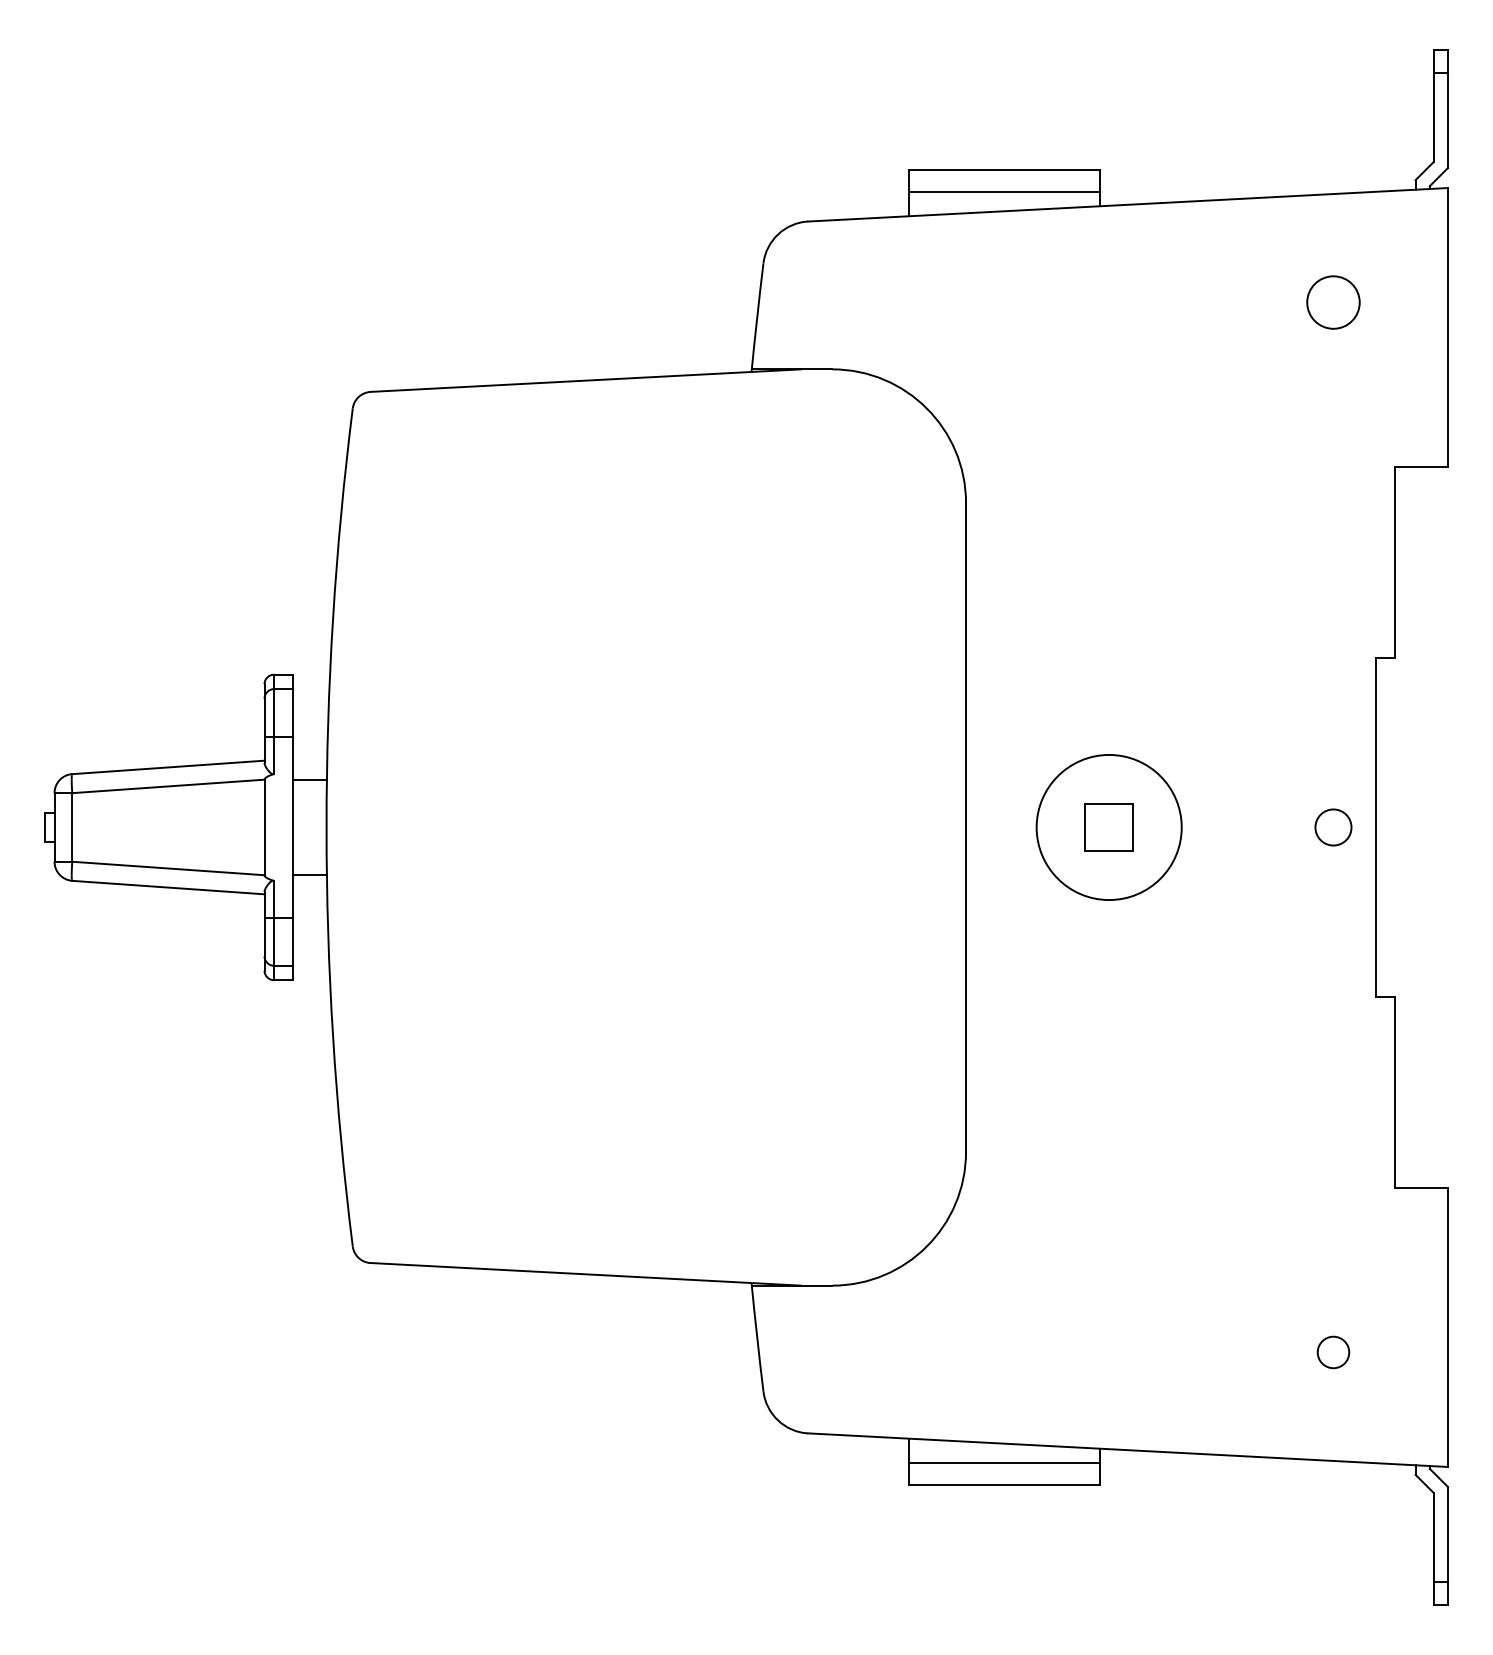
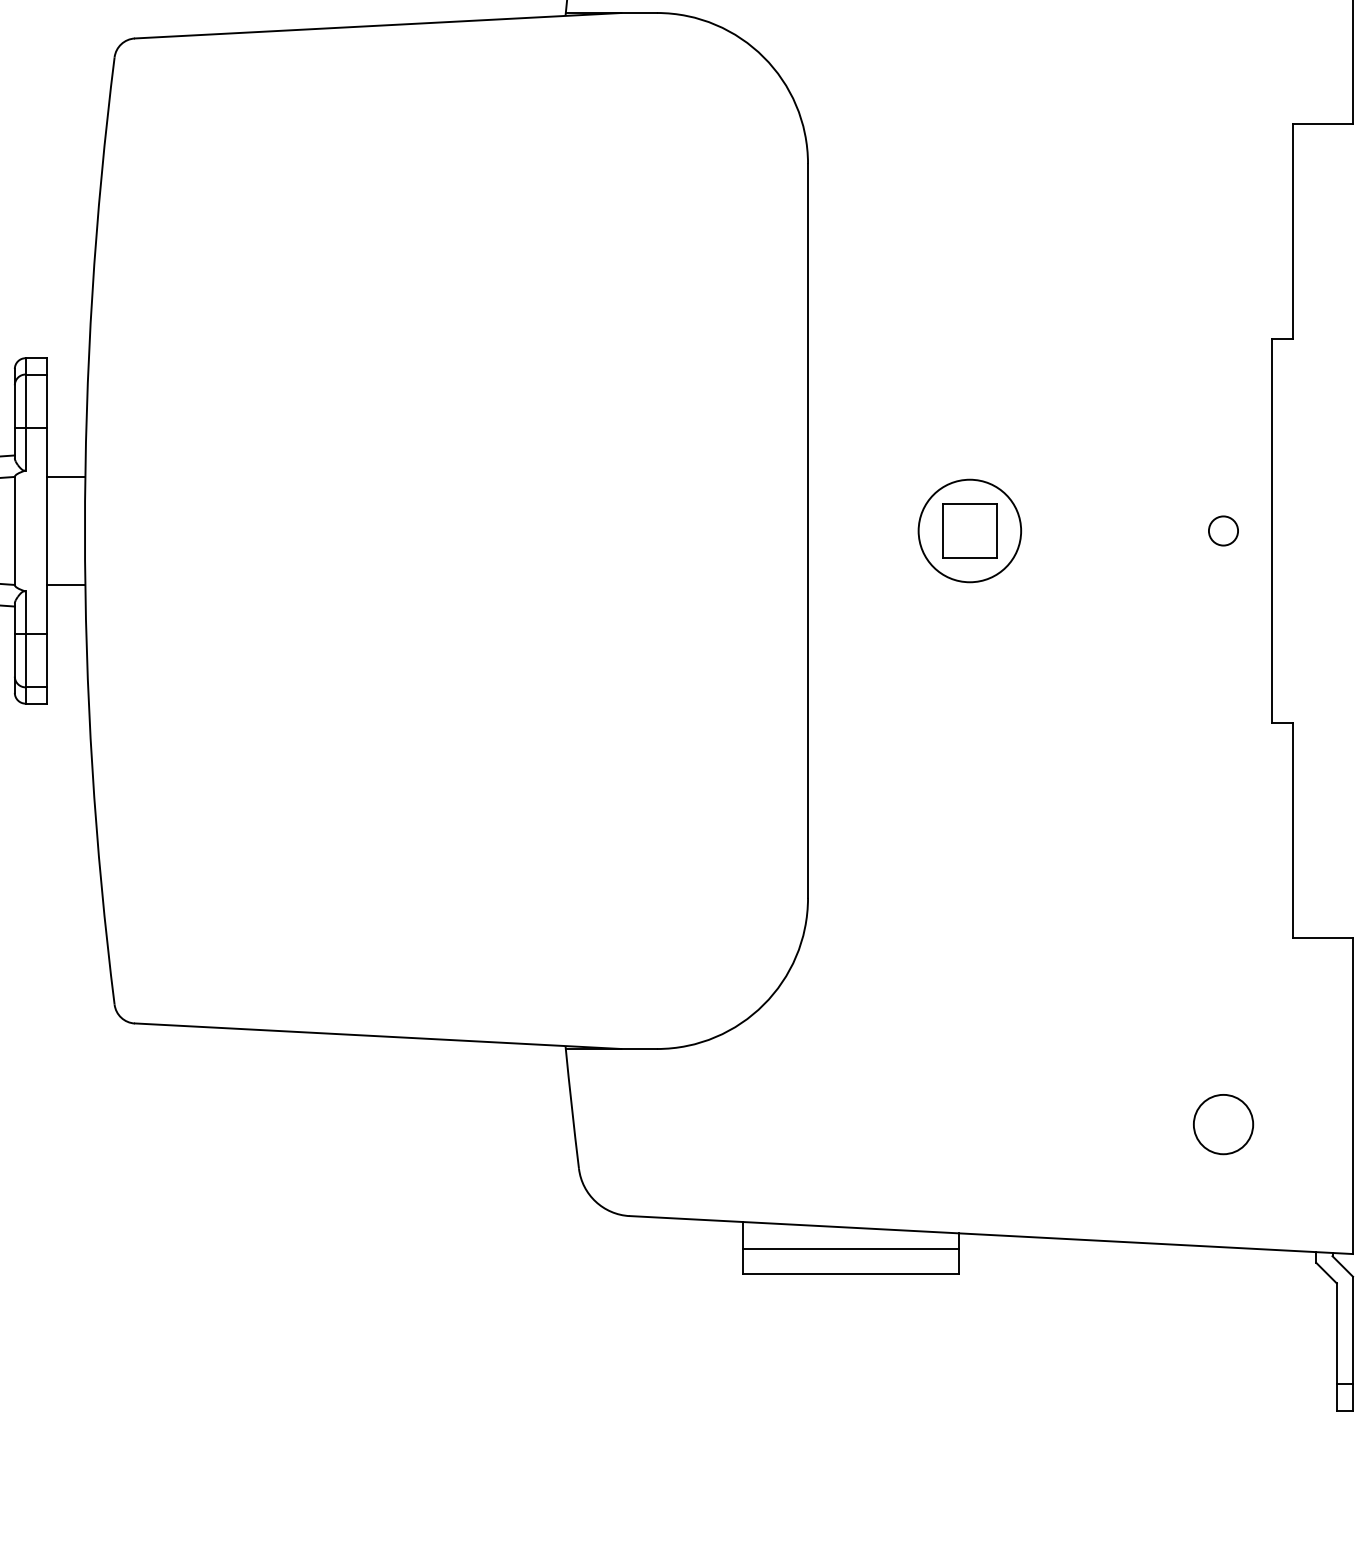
circle: (1108, 827) -> (969, 530), size x0.62
circle: (1333, 827) -> (1223, 530), size x0.71
circle: (1333, 1352) -> (1223, 1124), size x1.67

